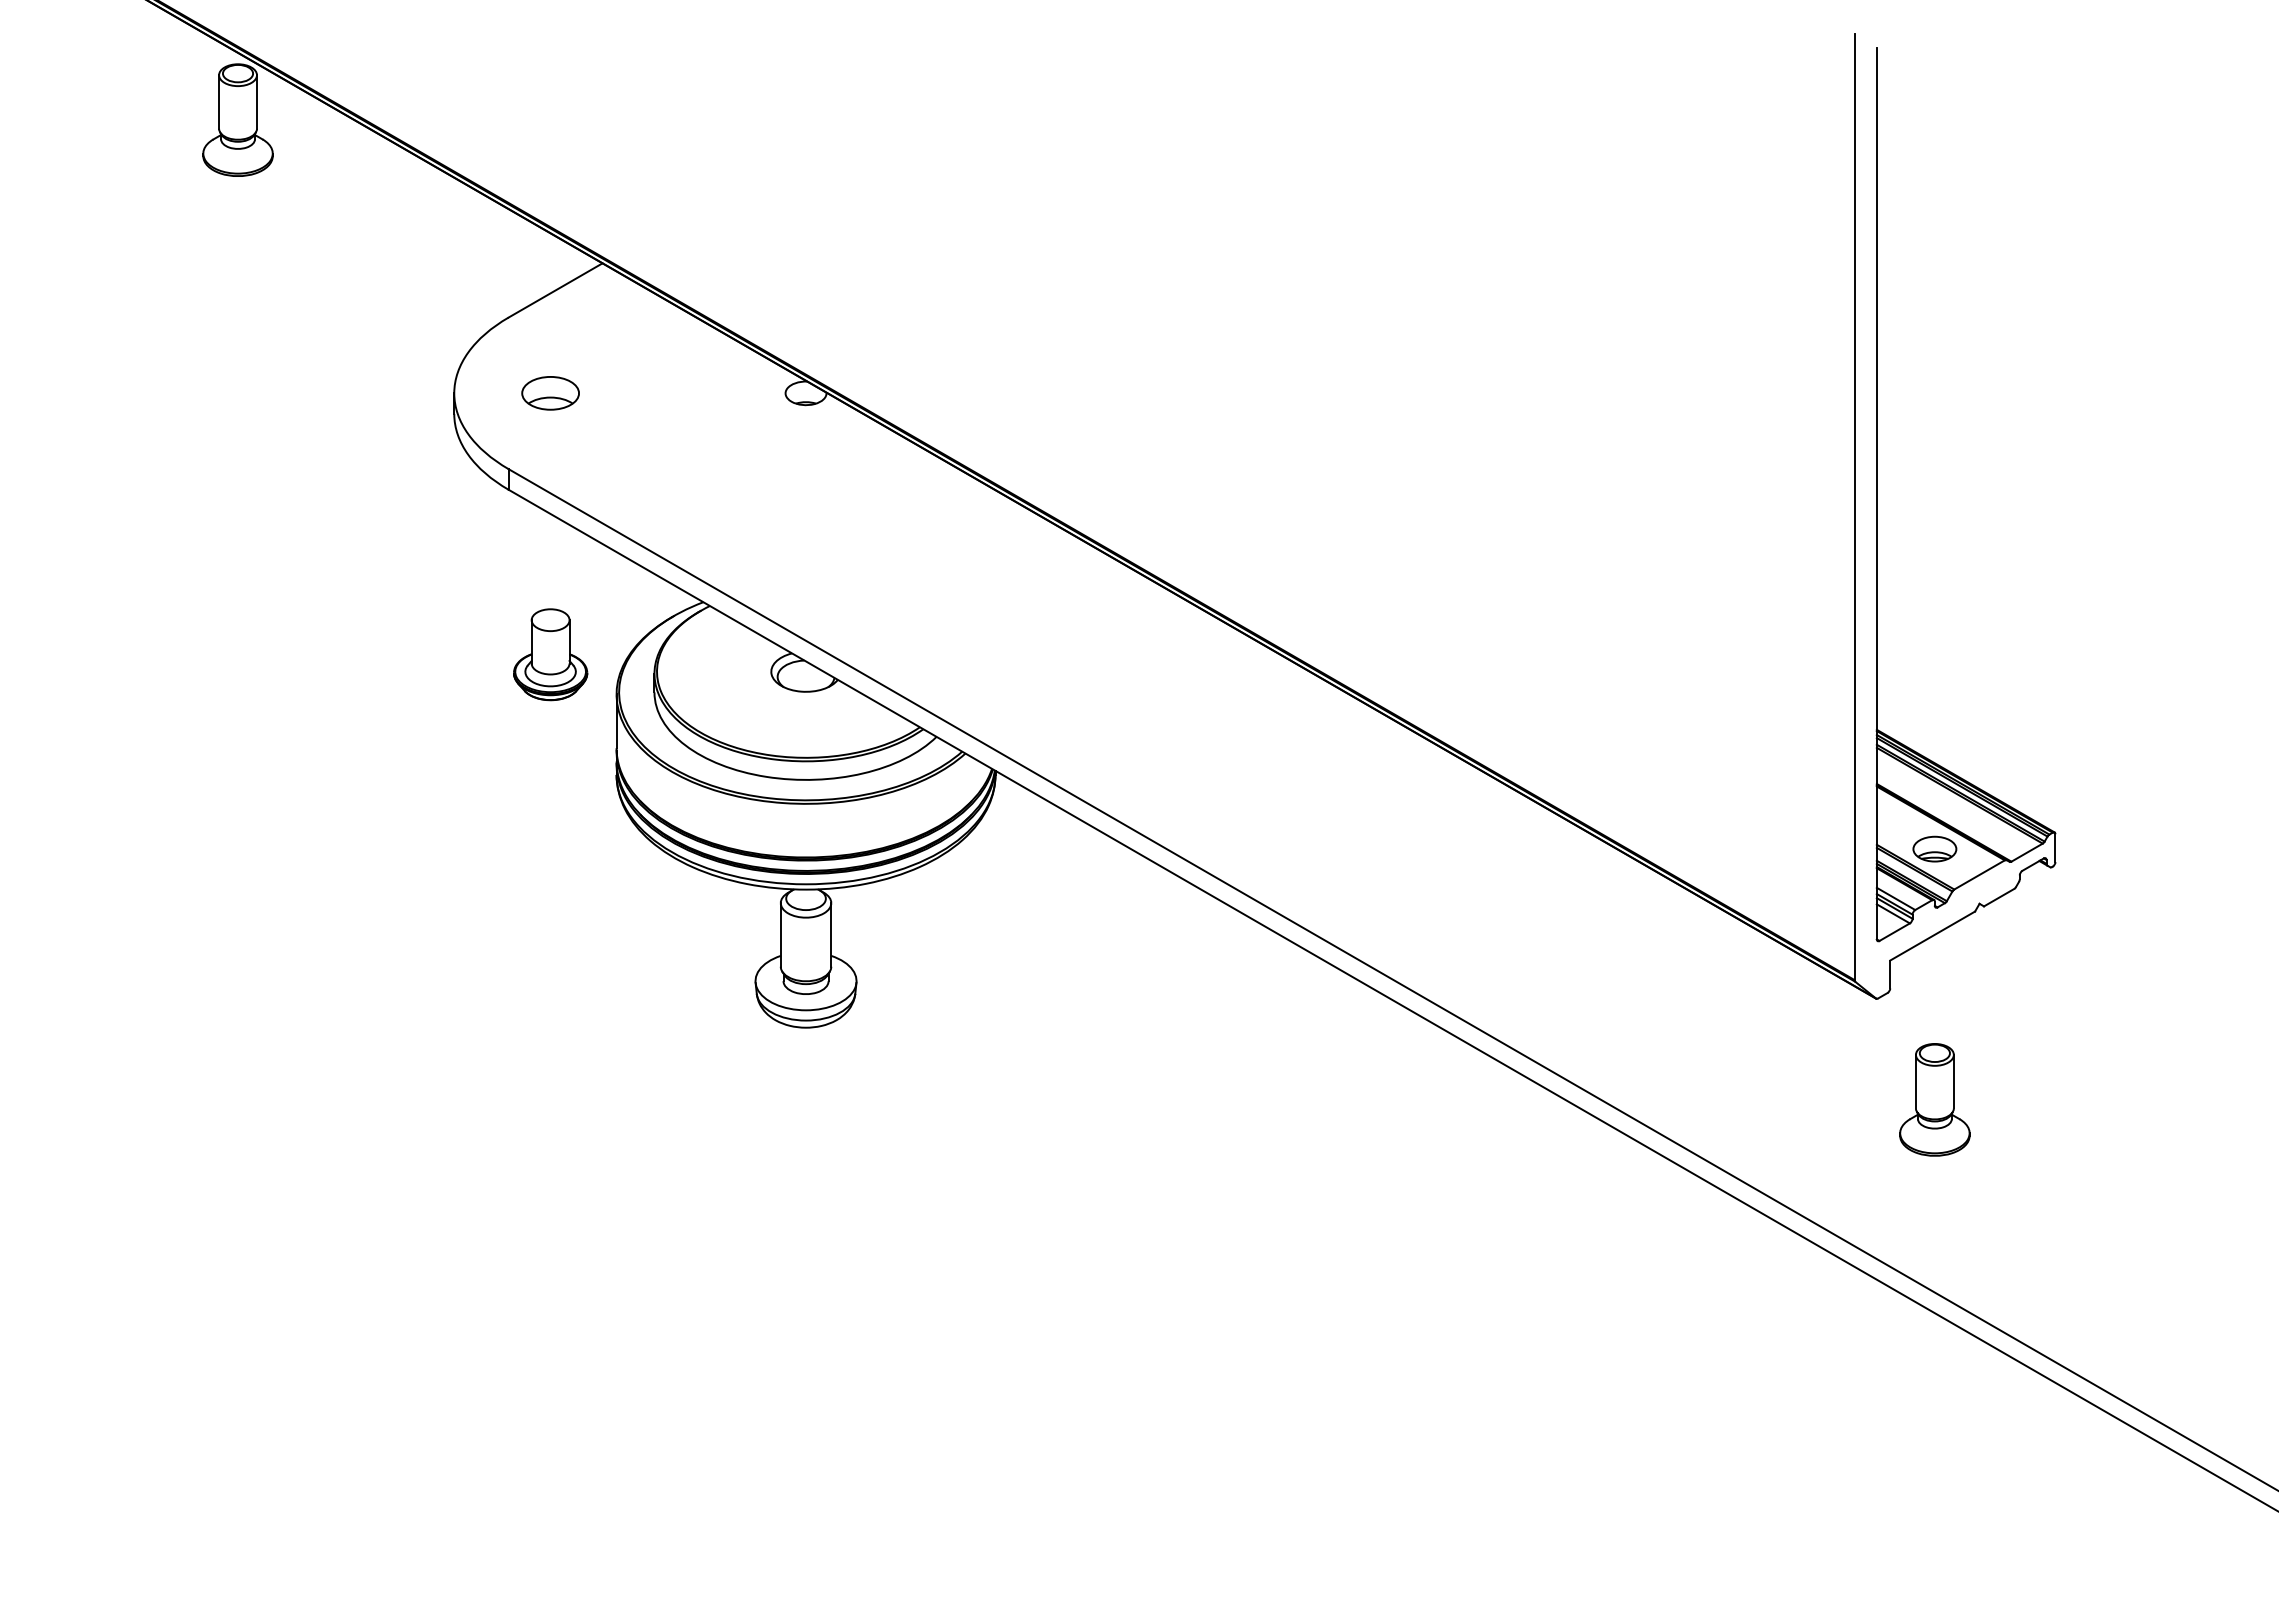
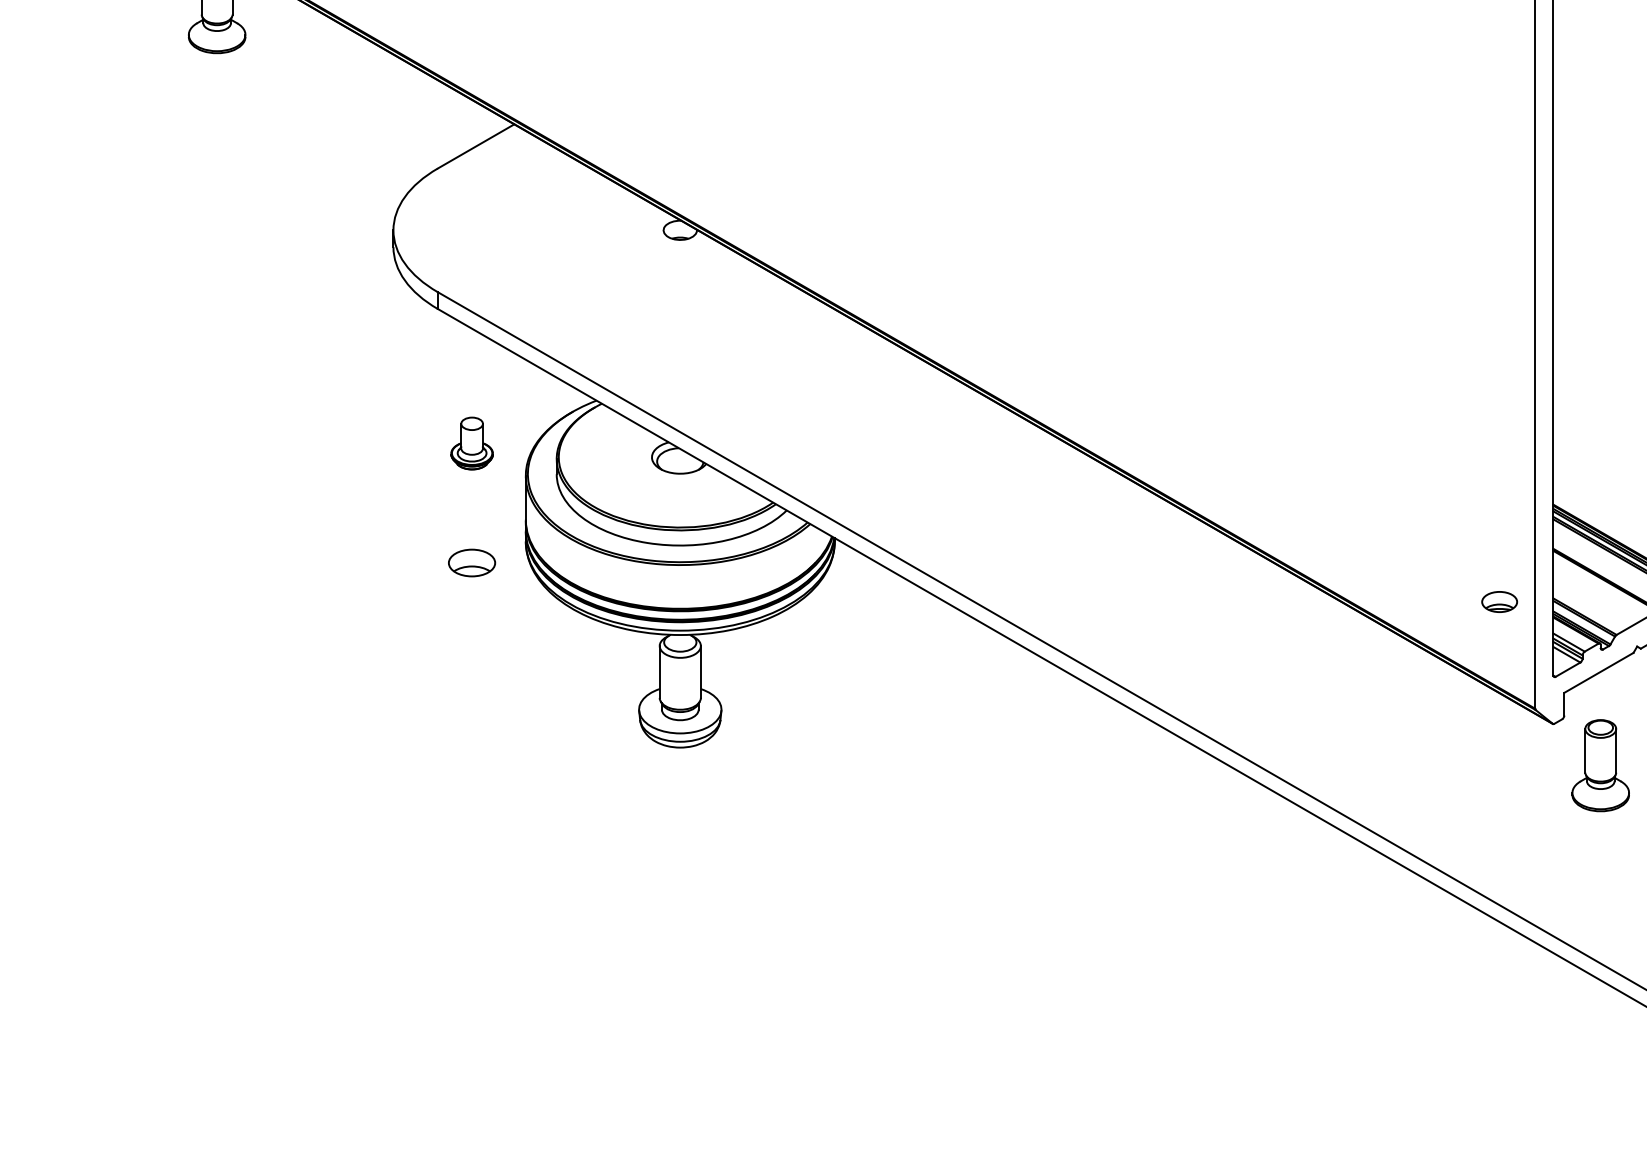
part: (550, 393) -> (471, 563), moved
part: (550, 654) -> (471, 443), size x0.7
part: (1934, 848) -> (1499, 601), moved
part: (1934, 1099) -> (1600, 765), moved

